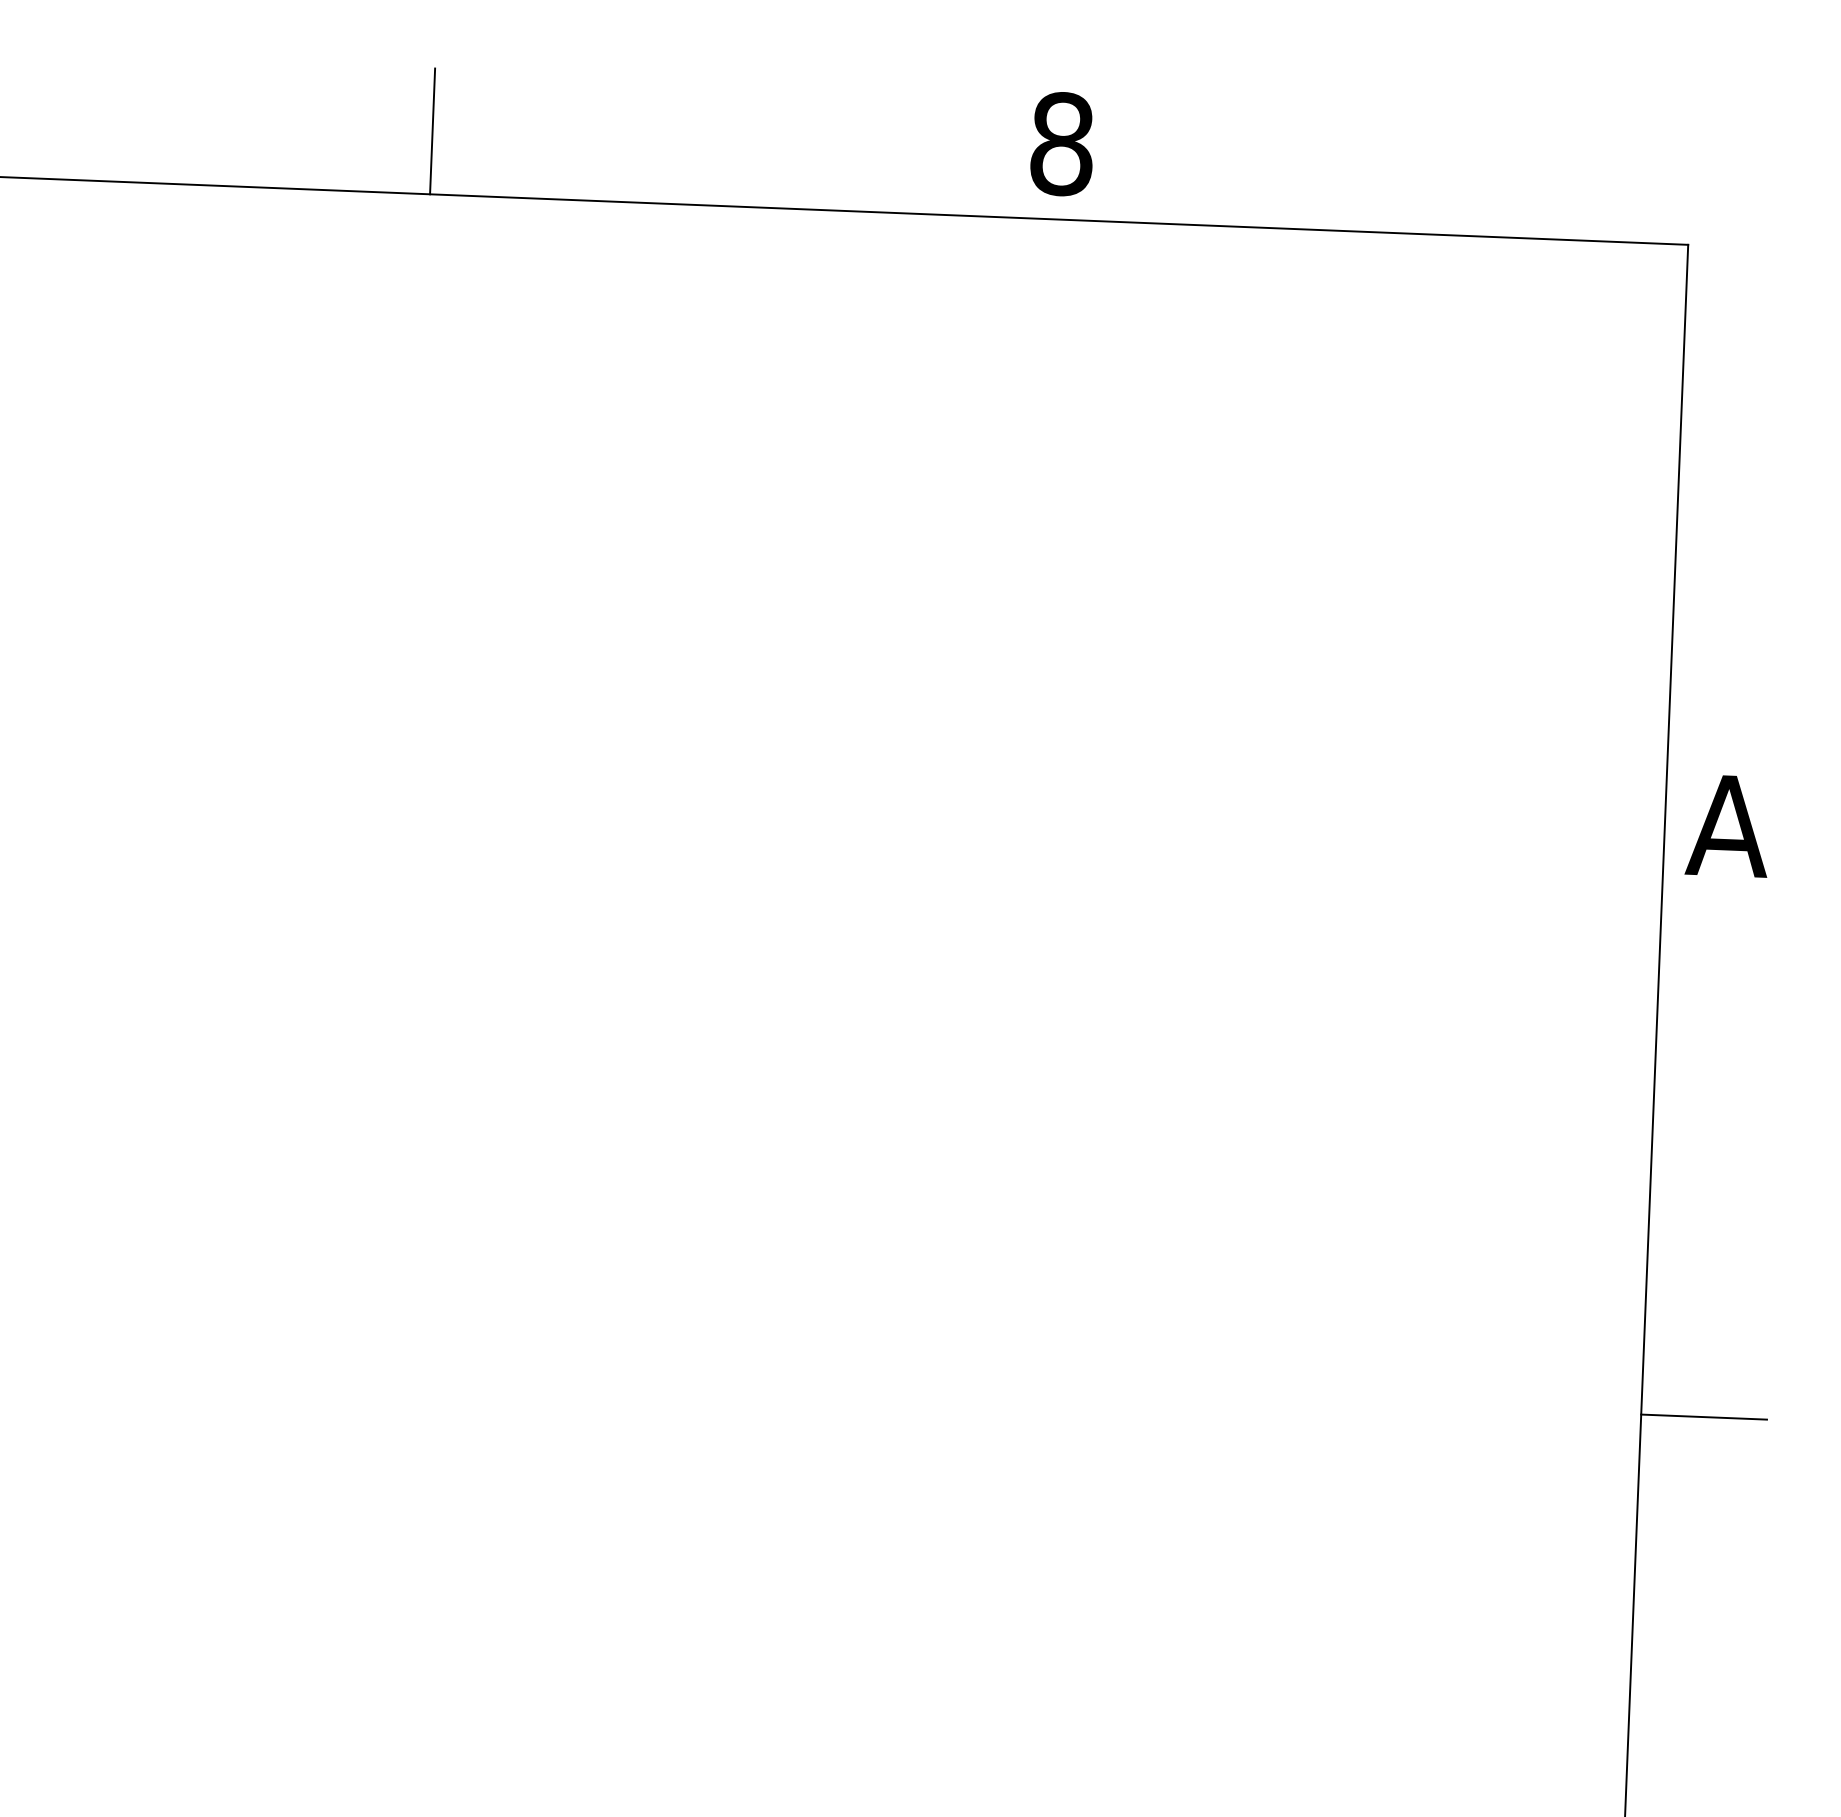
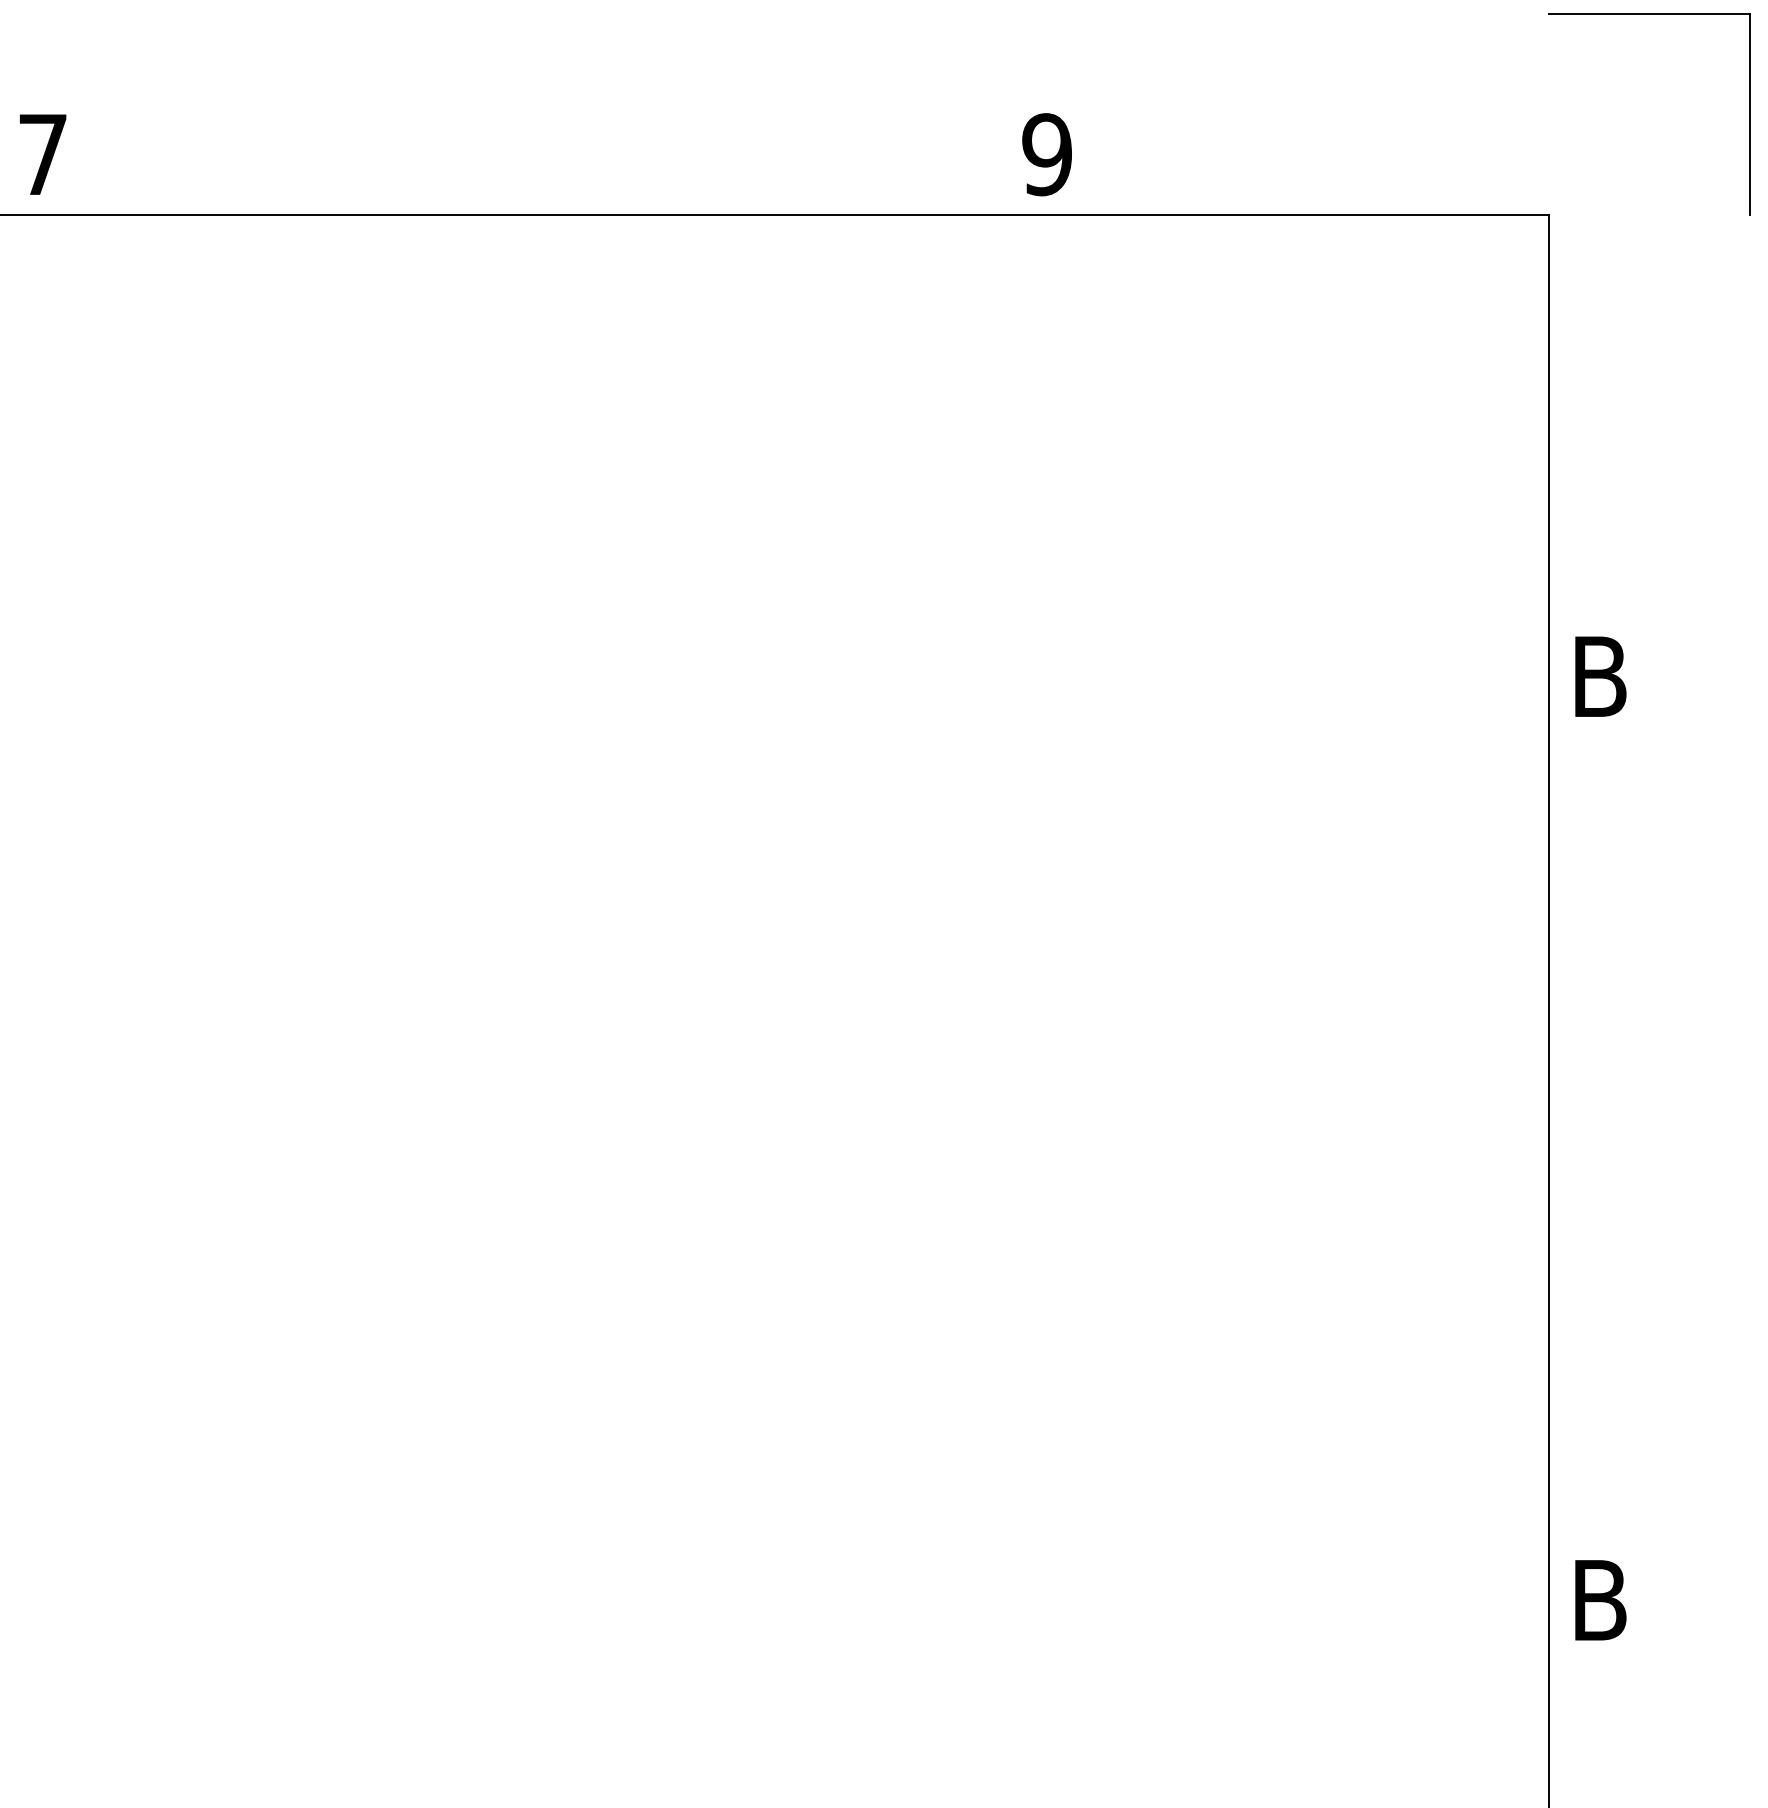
line: (432, 131) -> (545, 164), removed
text: (1062, 143) -> (1047, 154), 8 -> 9
text: (1727, 825) -> (1599, 676), A -> B
line: (1703, 1417) -> (1599, 1148), removed

